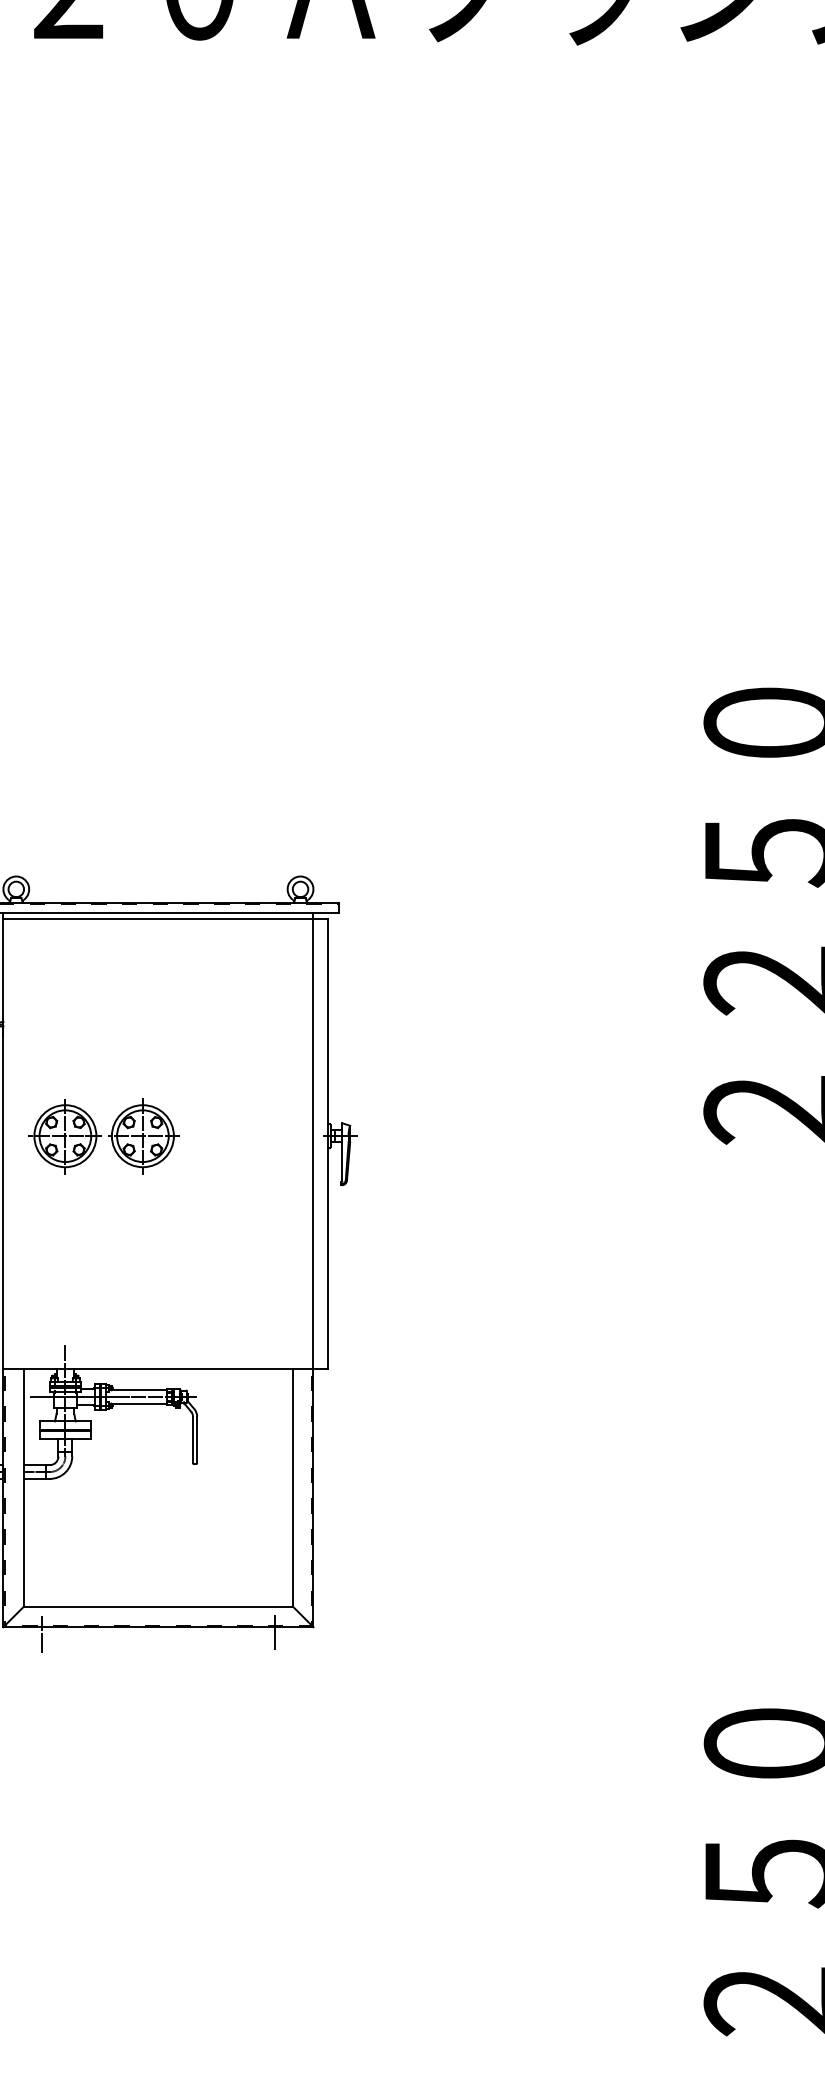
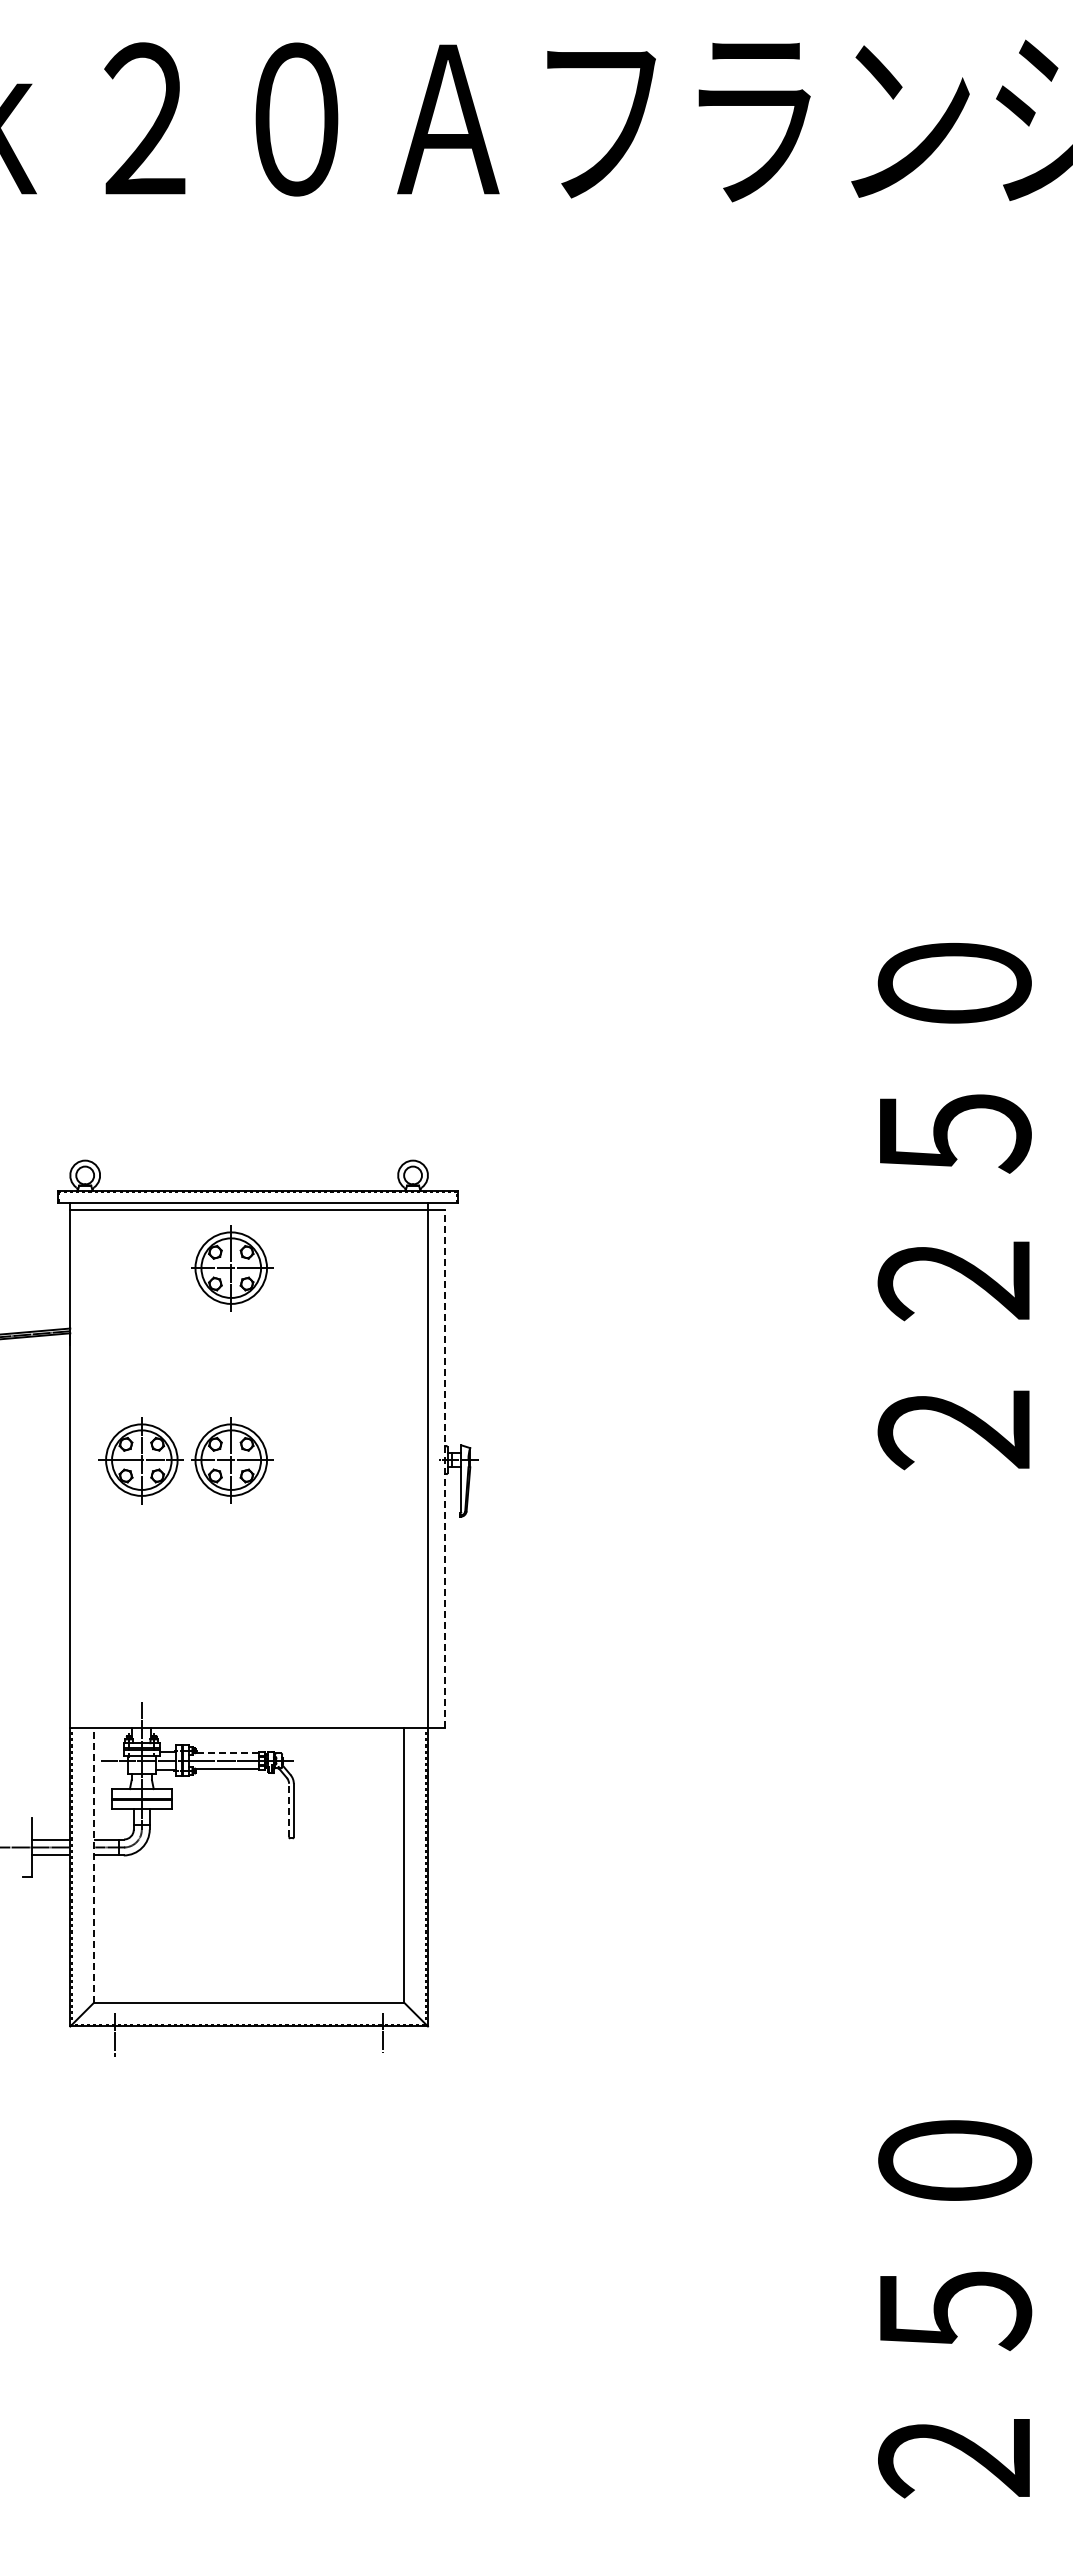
part: (143, 970) -> (232, 1268), added
line: (327, 1143) -> (444, 1468), solid -> dashed
line: (139, 1389) -> (227, 1752), solid -> dashed
line: (193, 1439) -> (289, 1810), solid -> dashed
line: (24, 1487) -> (94, 1865), solid -> dashed

